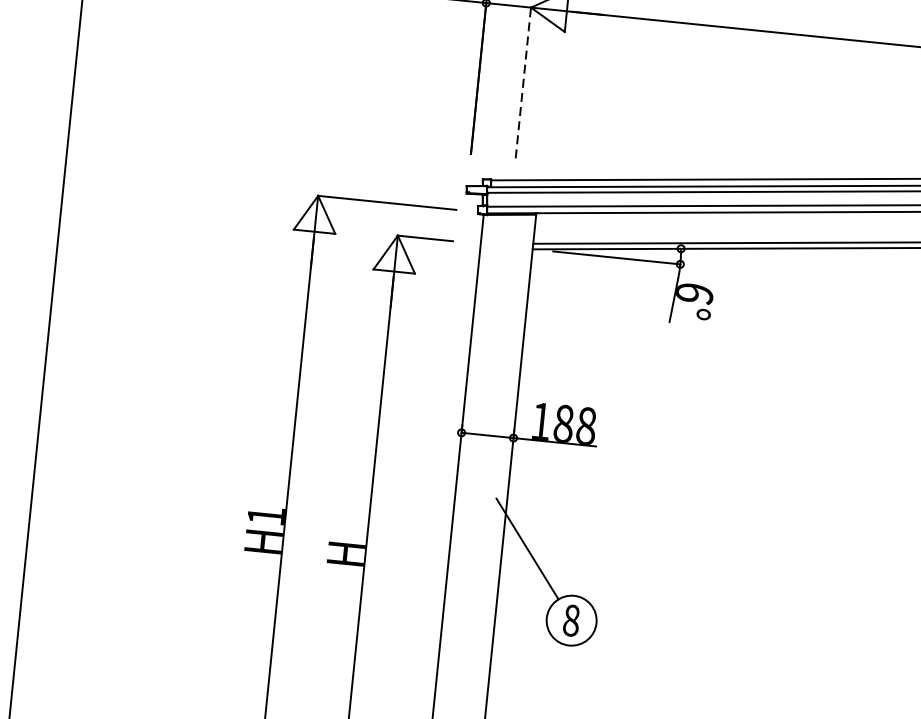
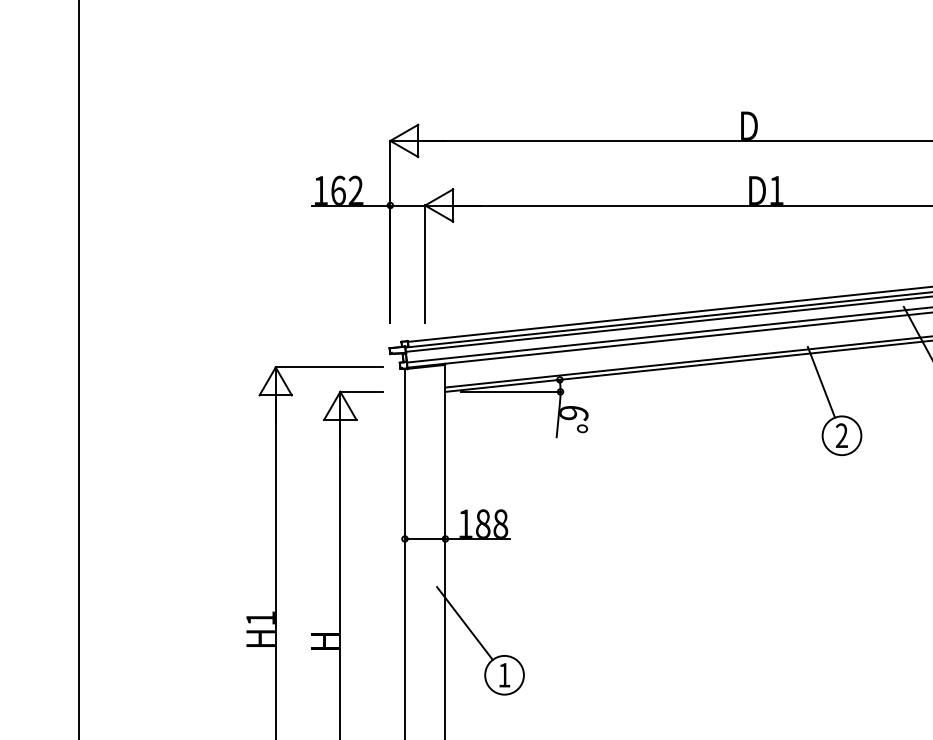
line: (523, 83) -> (425, 264), dashed -> solid
text: (571, 619) -> (504, 674), 8 -> 1

